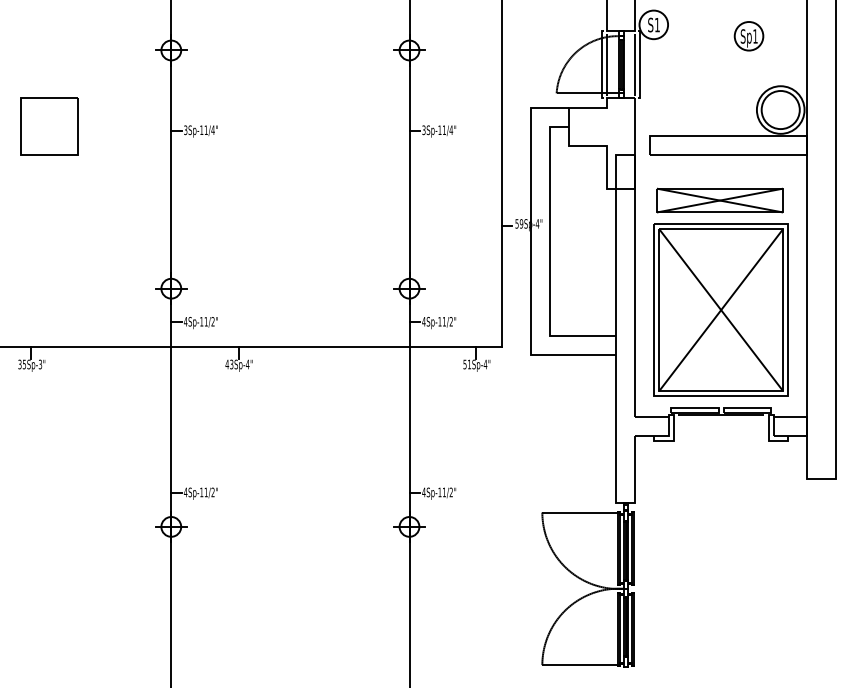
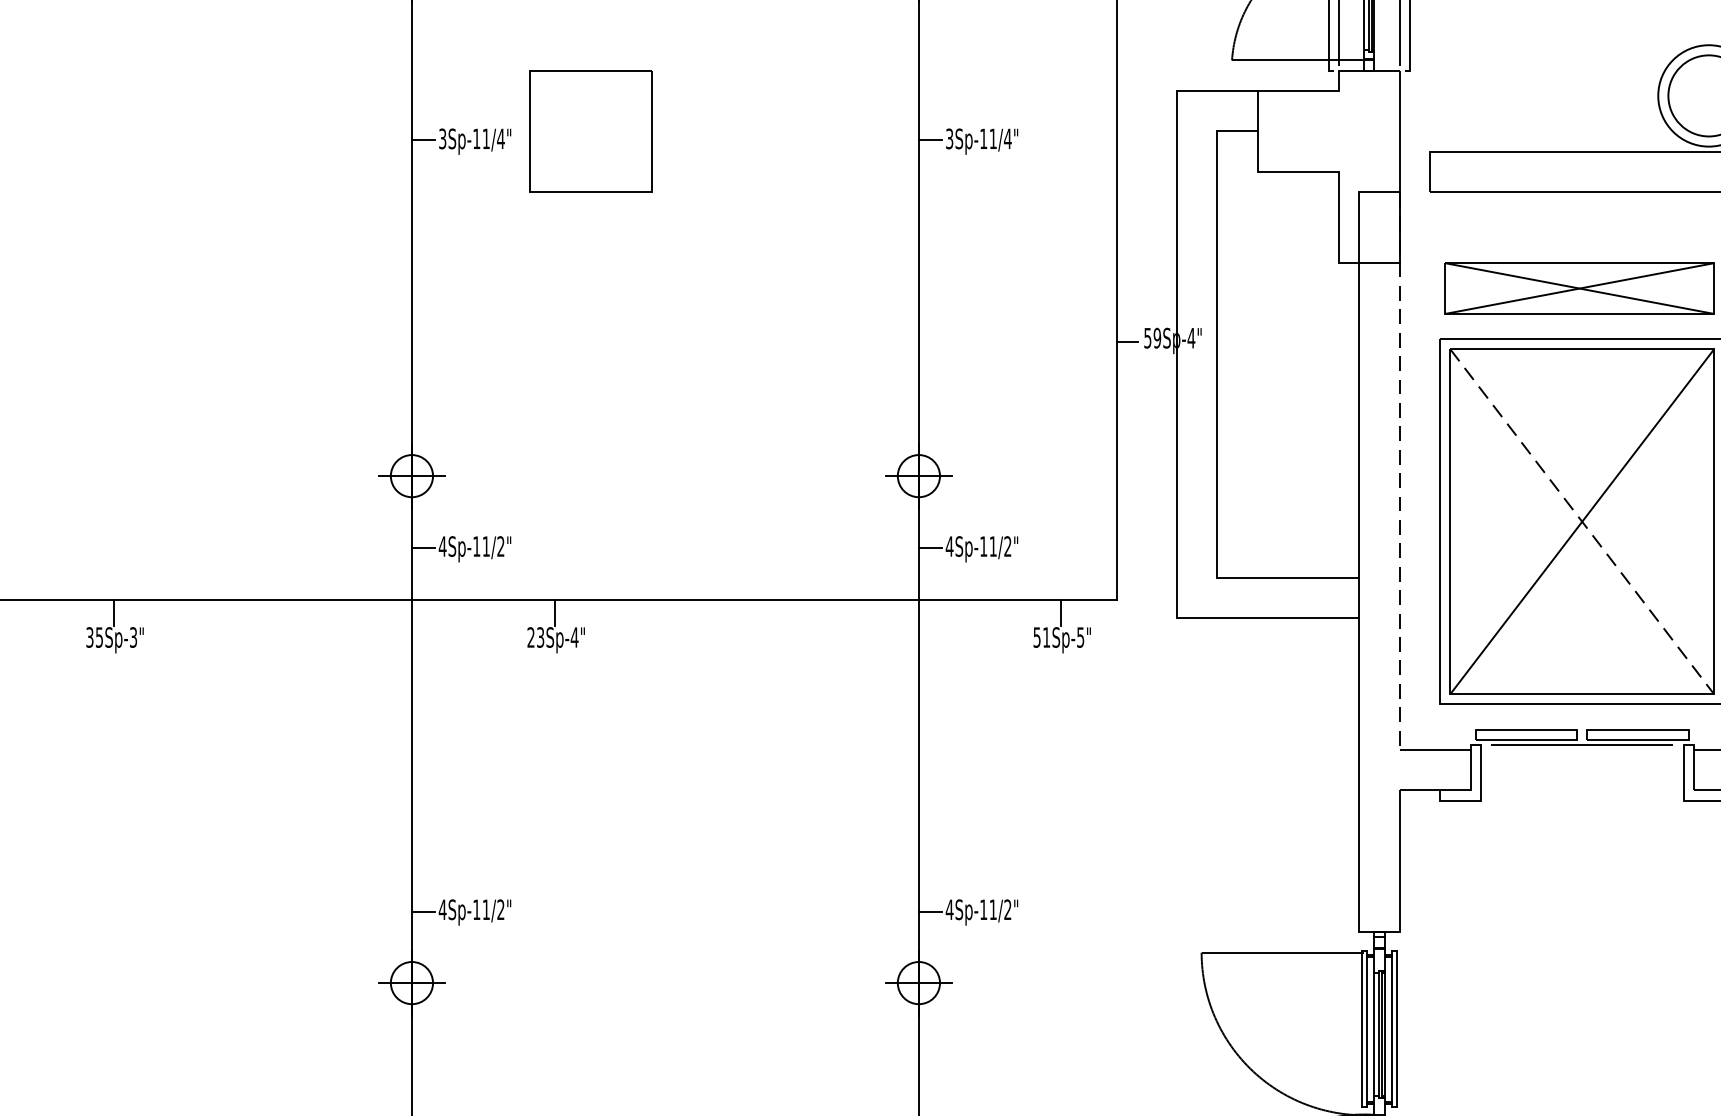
part: (49, 126) -> (591, 130), moved
line: (635, 286) -> (1399, 471), solid -> dashed
line: (721, 310) -> (1582, 522), solid -> dashed
text: (227, 364) -> (531, 637), 43Sp-4" -> 23Sp-4"
text: (485, 364) -> (1080, 637), 51Sp-4" -> 51Sp-5"

